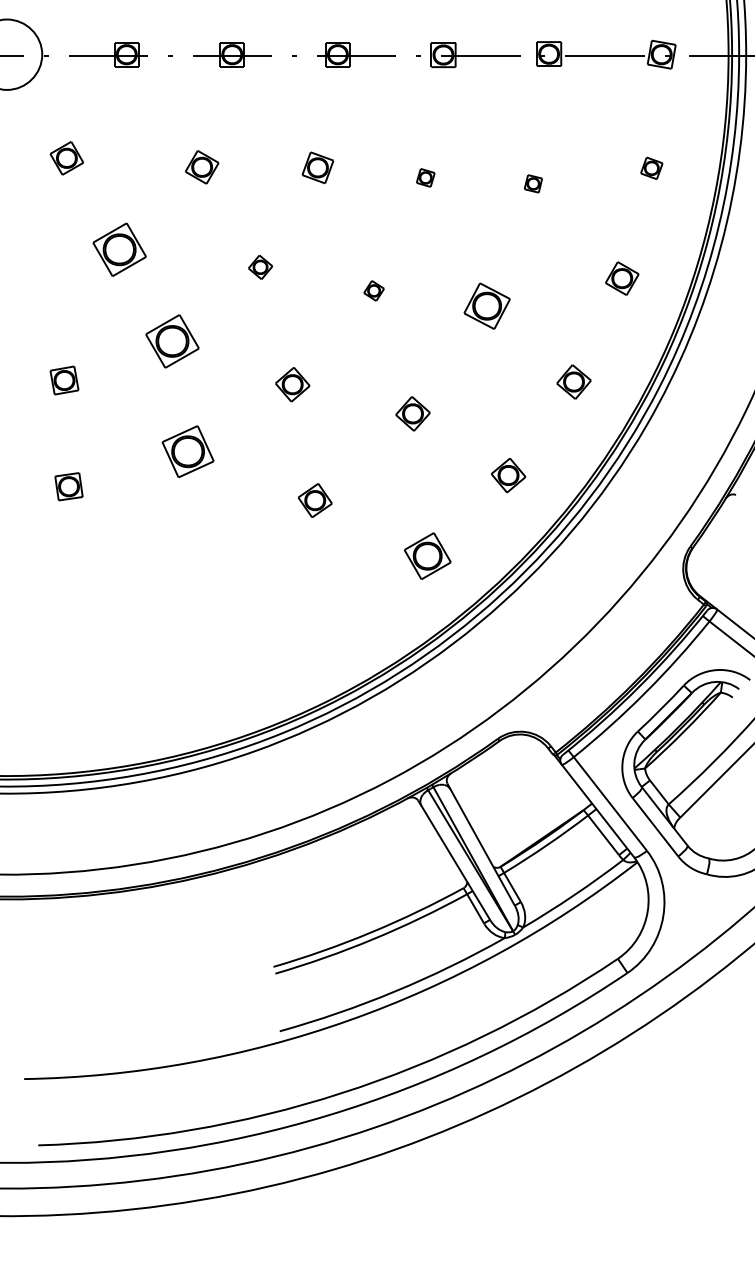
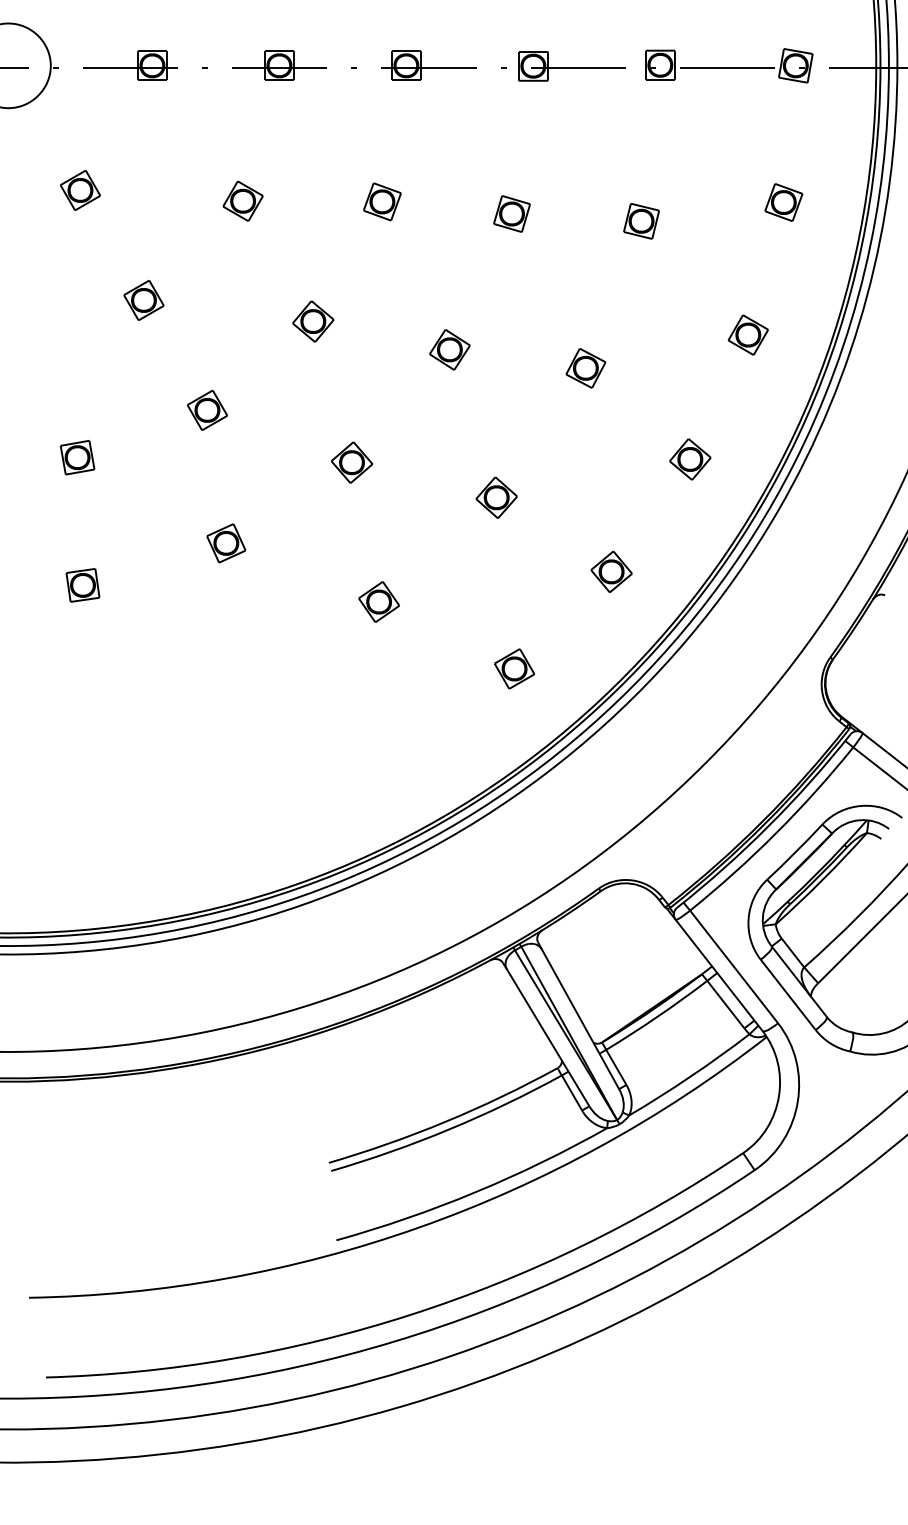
part: (651, 168) -> (783, 202), size x1.43
part: (425, 177) -> (511, 213), size x1.67
part: (533, 183) -> (641, 220), size x1.67
part: (119, 249) -> (143, 300), size x0.62
part: (260, 267) -> (313, 321), size x1.43
part: (373, 290) -> (449, 349), size x1.67
part: (486, 306) -> (585, 368), size x0.71
part: (172, 340) -> (207, 409), size x0.62
part: (188, 451) -> (226, 543), size x0.62
part: (427, 555) -> (514, 668), size x0.71

